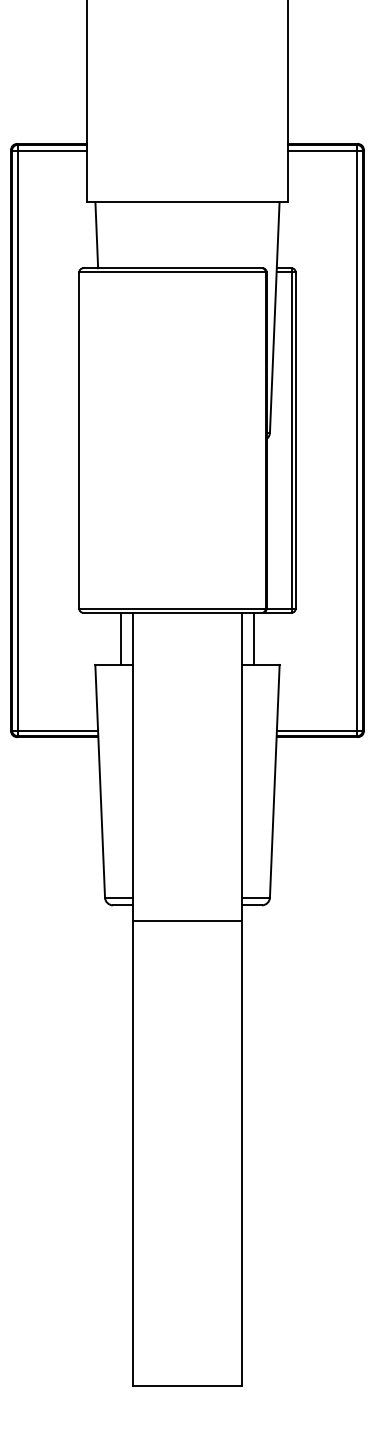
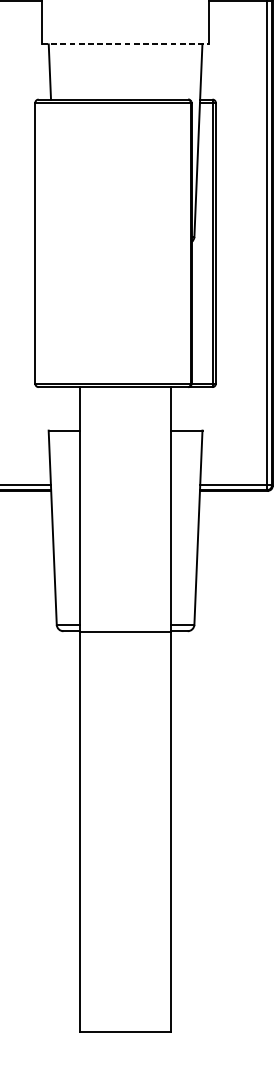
line: (187, 202) -> (125, 44), solid -> dashed
line: (121, 638) -> (70, 408), removed
line: (253, 638) -> (180, 408), removed
line: (187, 921) -> (125, 632), moved

